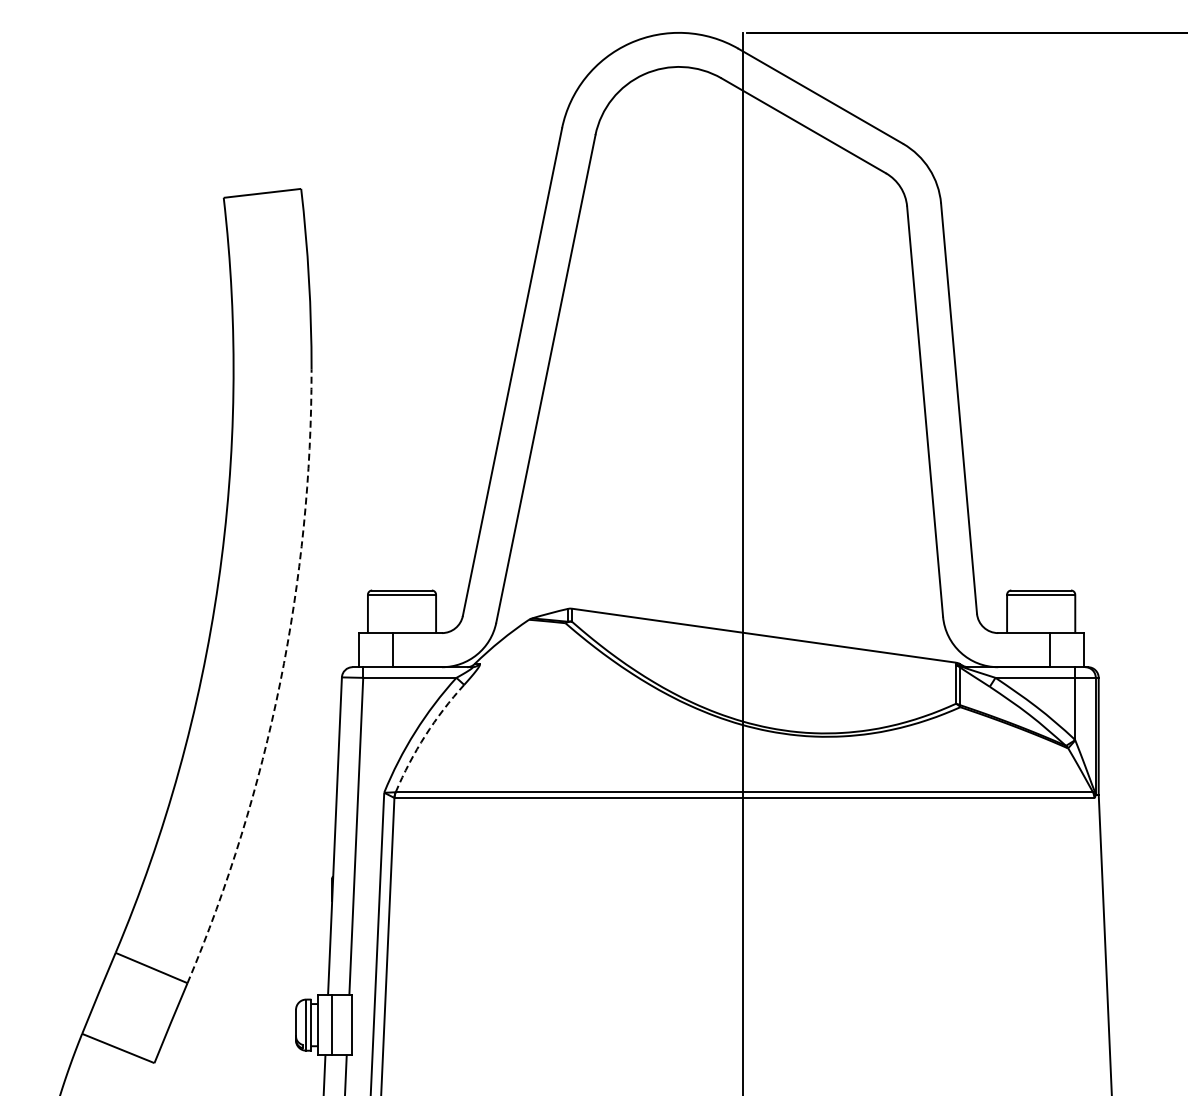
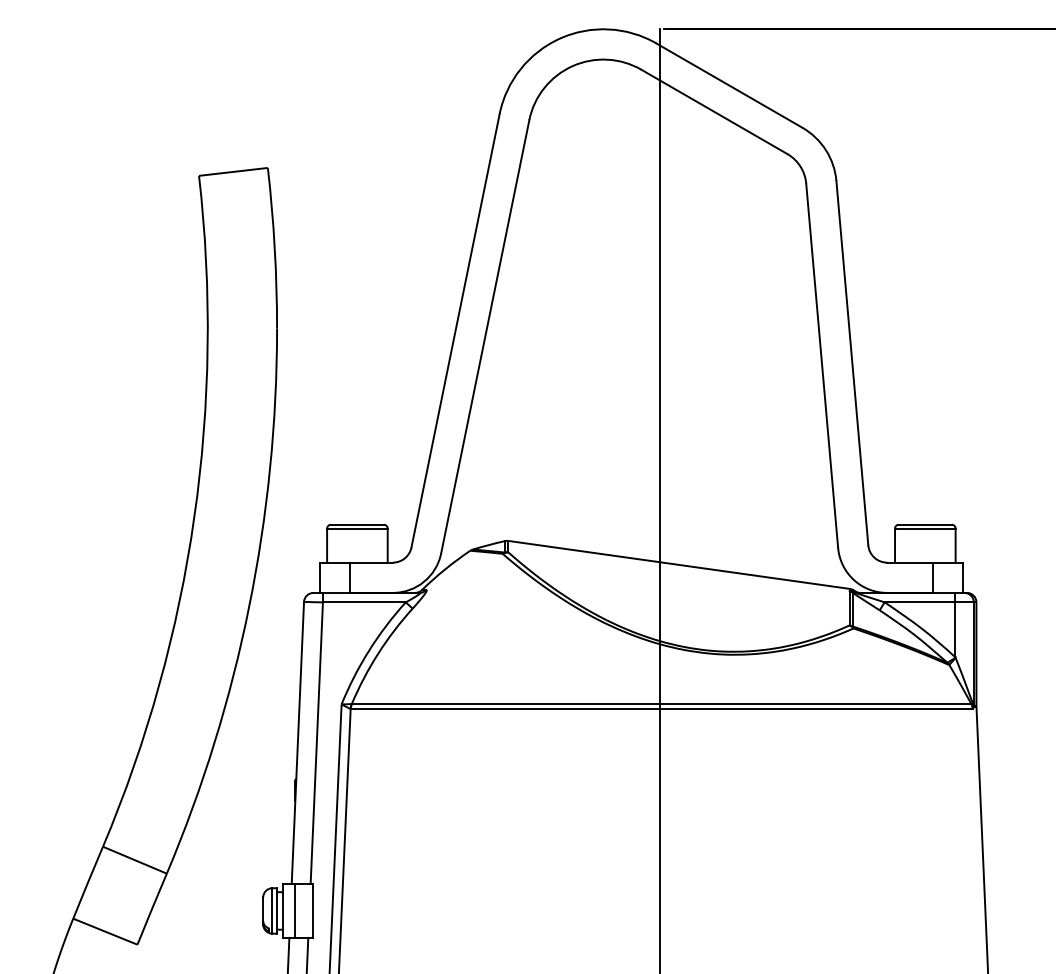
arc: (280, 682) -> (249, 606), dashed -> solid
arc: (425, 735) -> (378, 653), dashed -> solid

